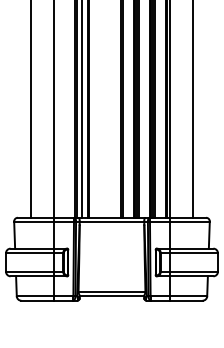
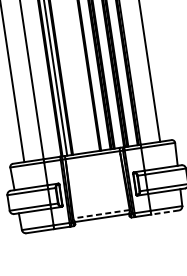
line: (111, 291) -> (101, 214), solid -> dashed
line: (185, 300) -> (164, 212), solid -> dashed

